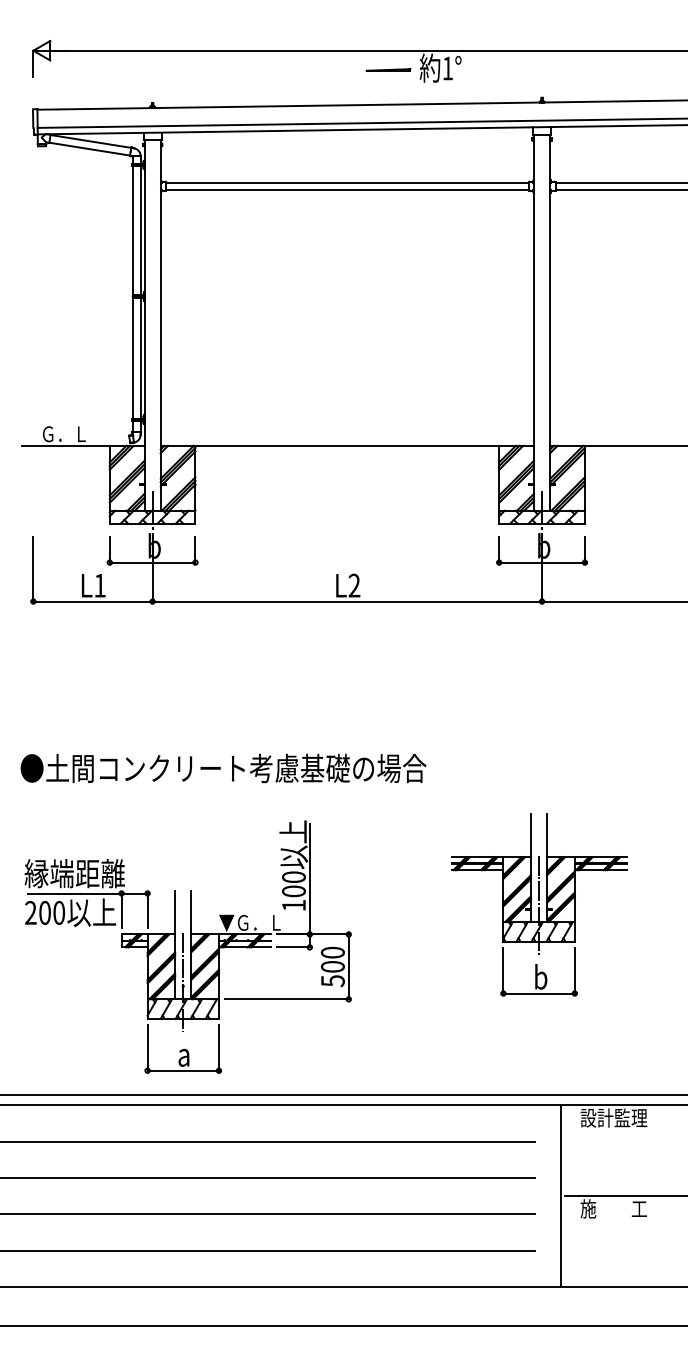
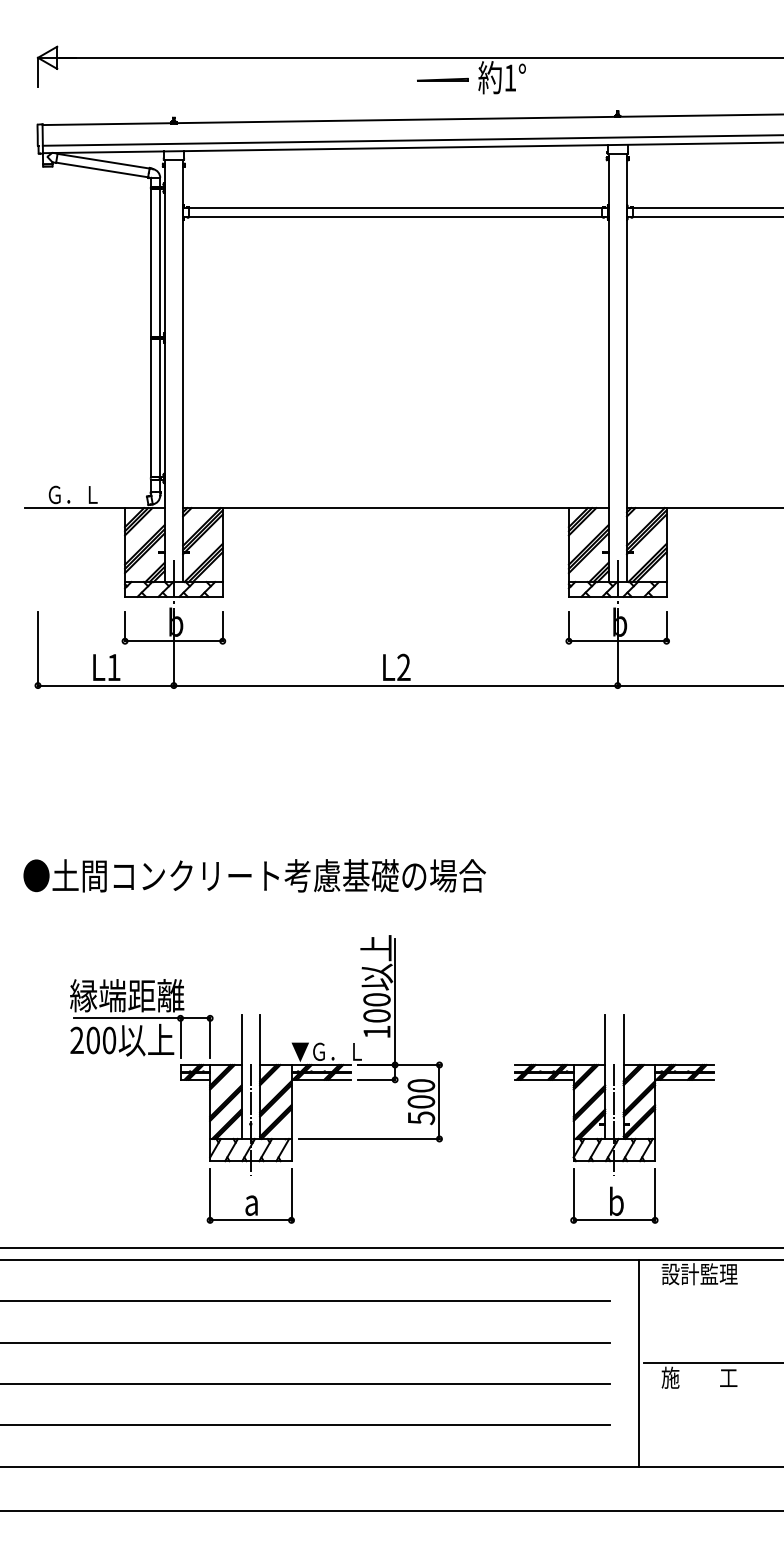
part: (539, 904) -> (614, 1118), moved
part: (188, 947) -> (256, 1079), moved

